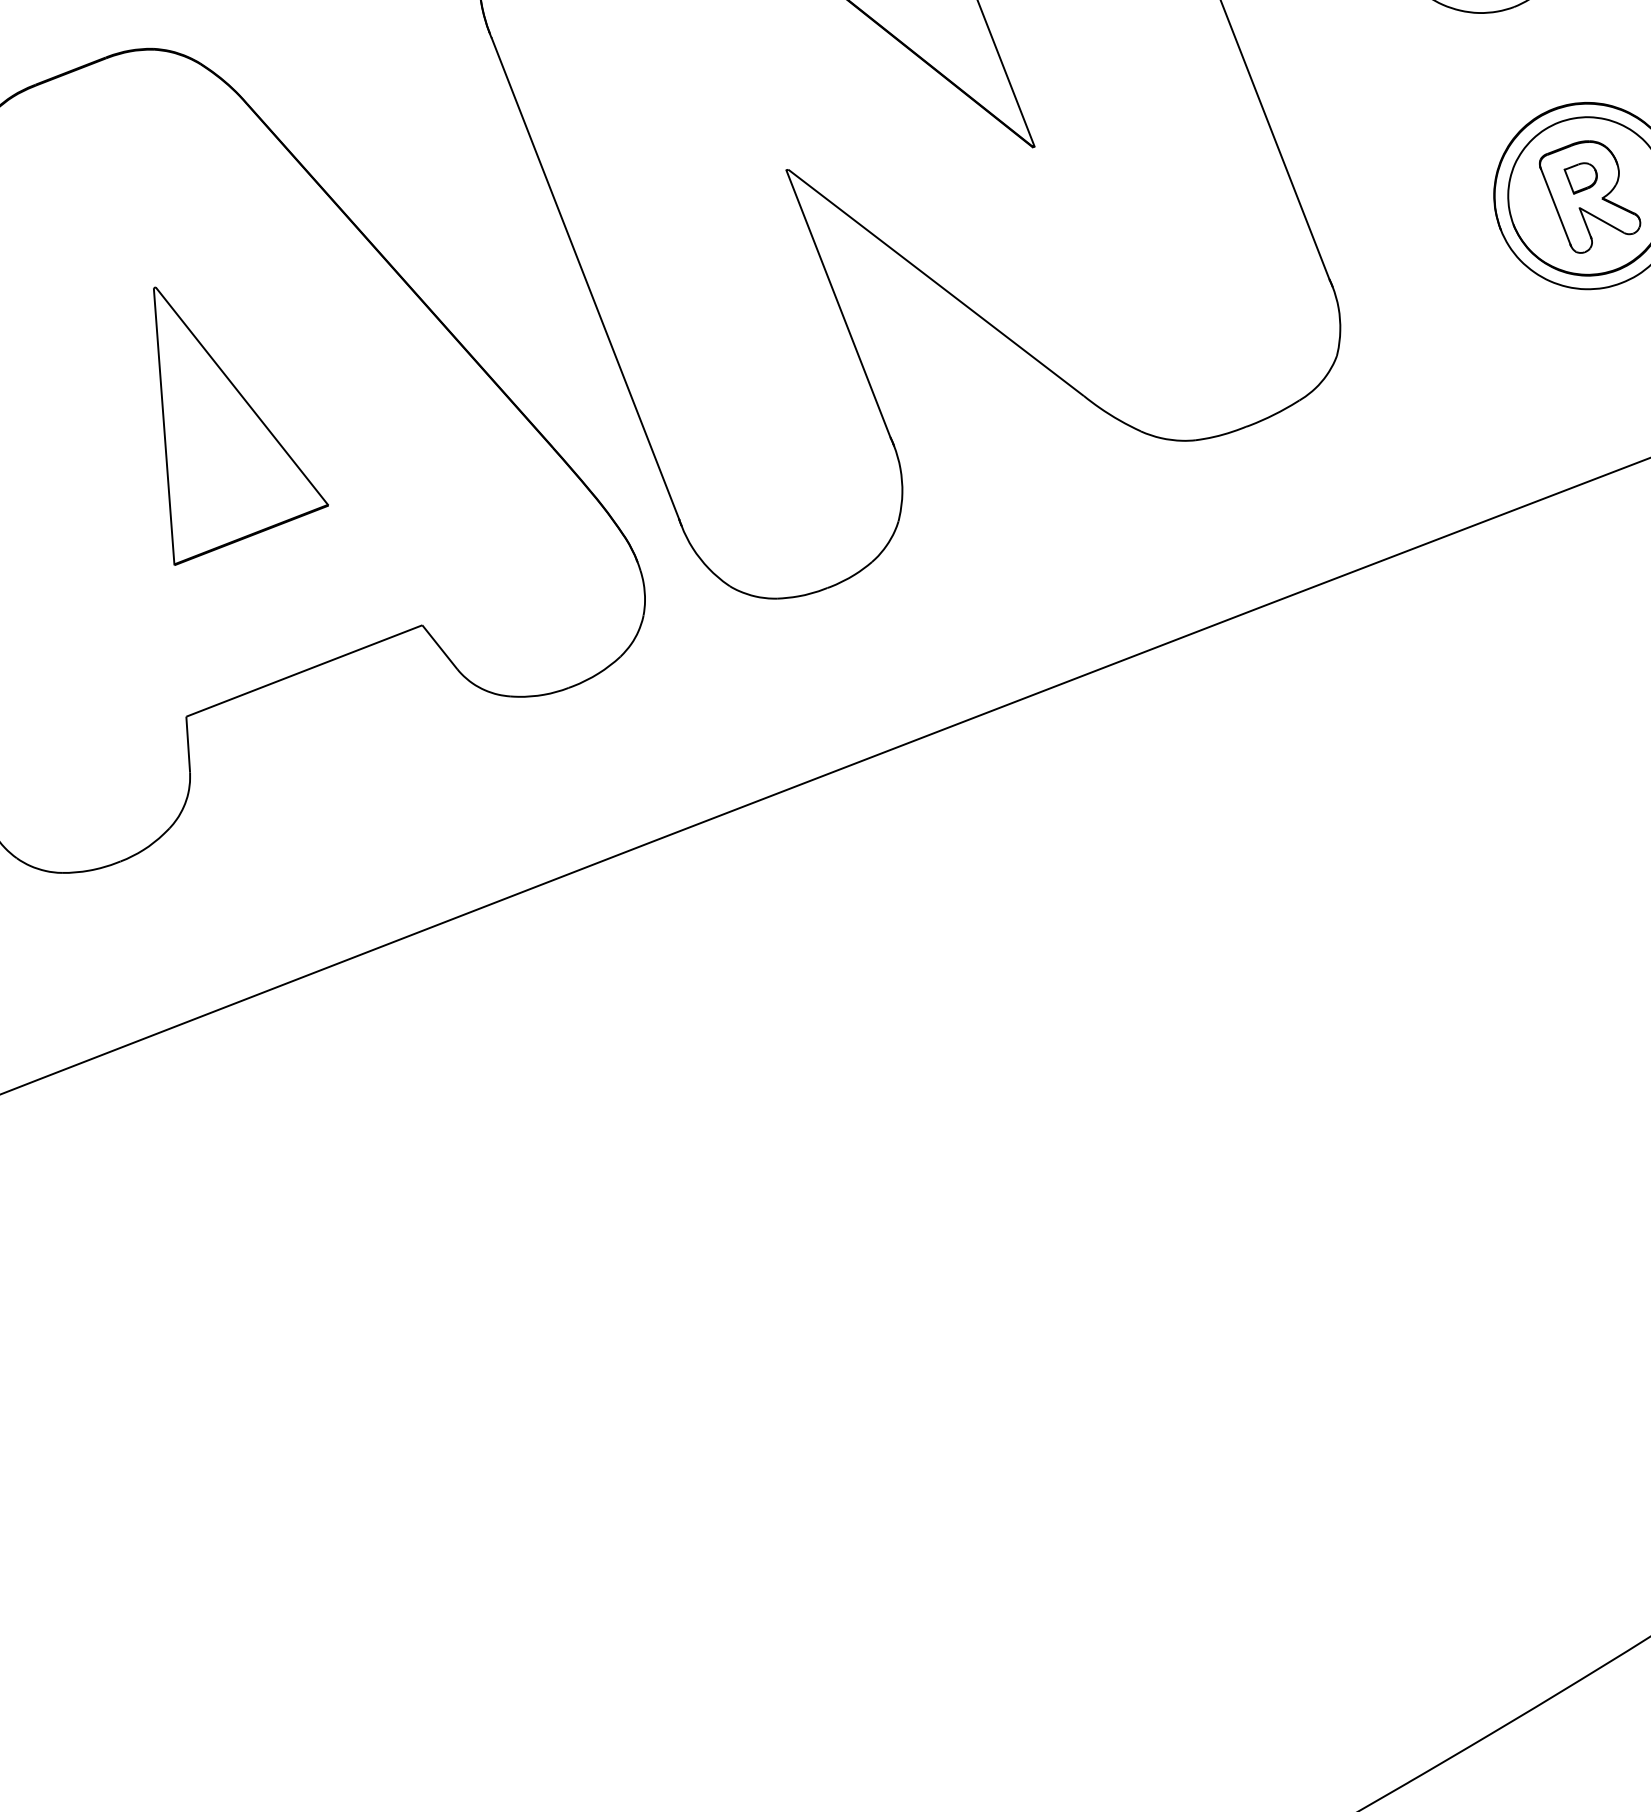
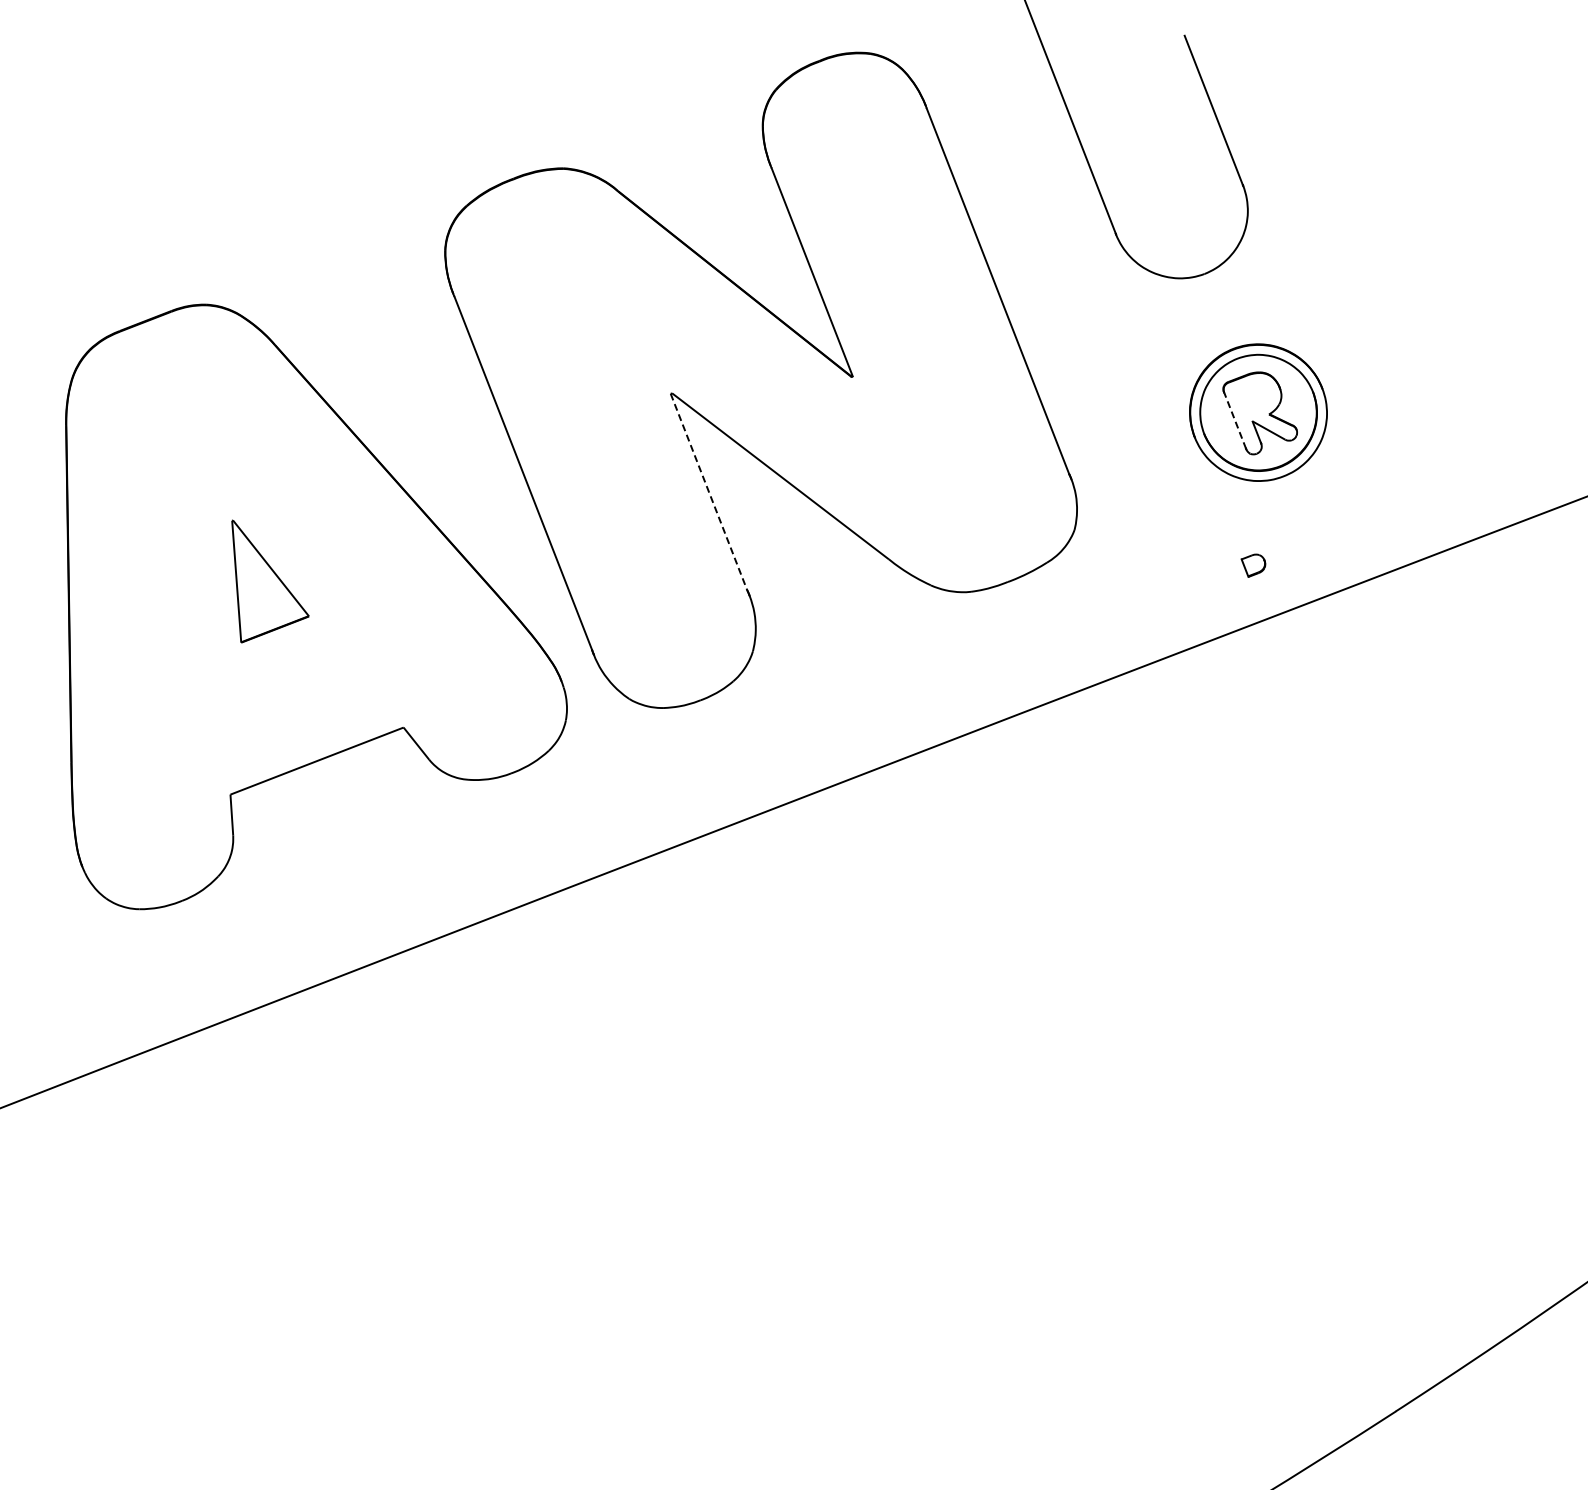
part: (1580, 178) -> (1253, 565), moved
line: (1556, 208) -> (1235, 421), solid -> dashed
line: (839, 304) -> (709, 492), solid -> dashed
part: (240, 426) -> (270, 581), size x0.6

